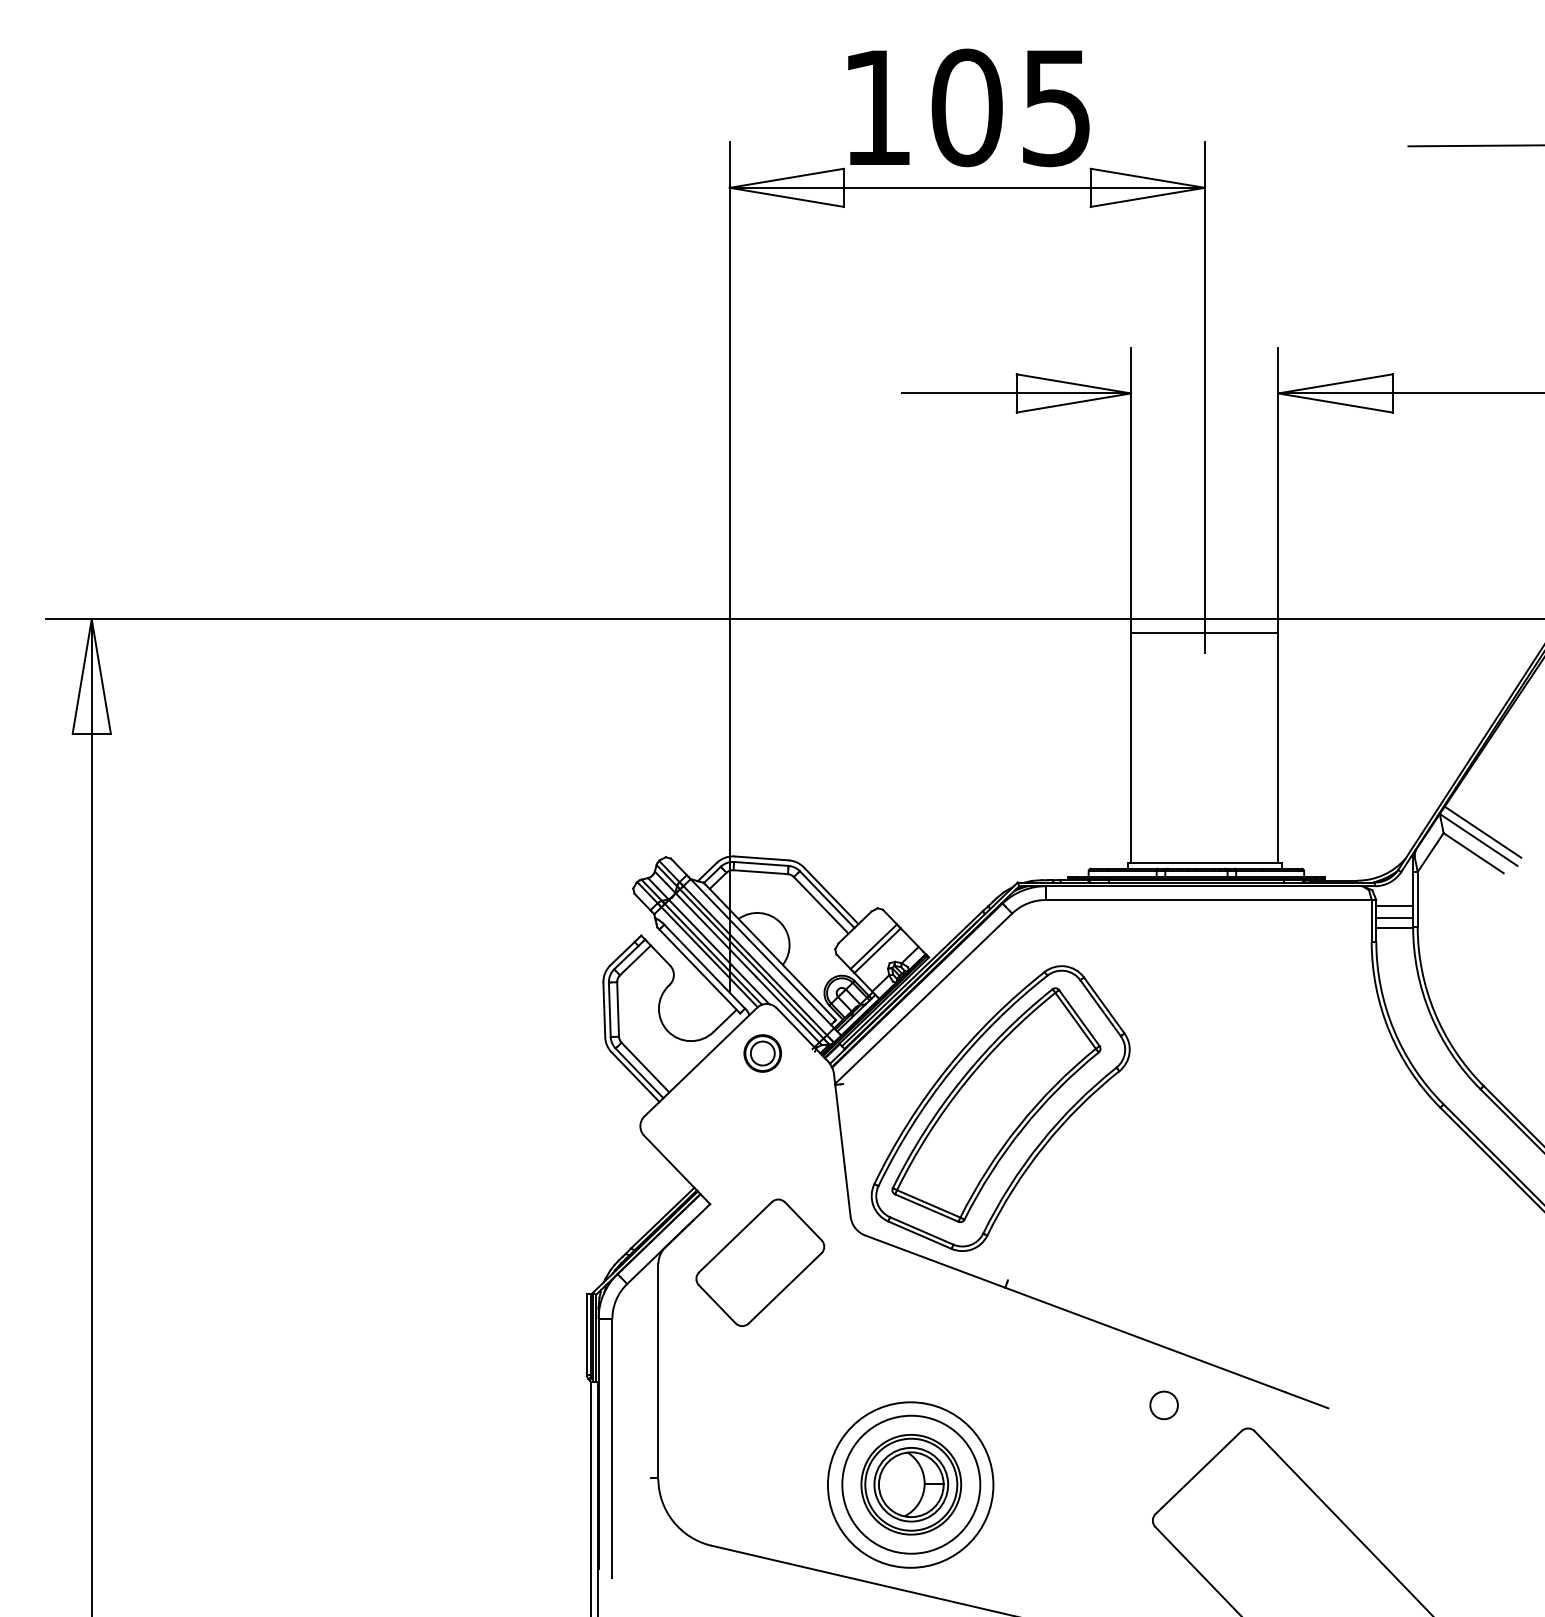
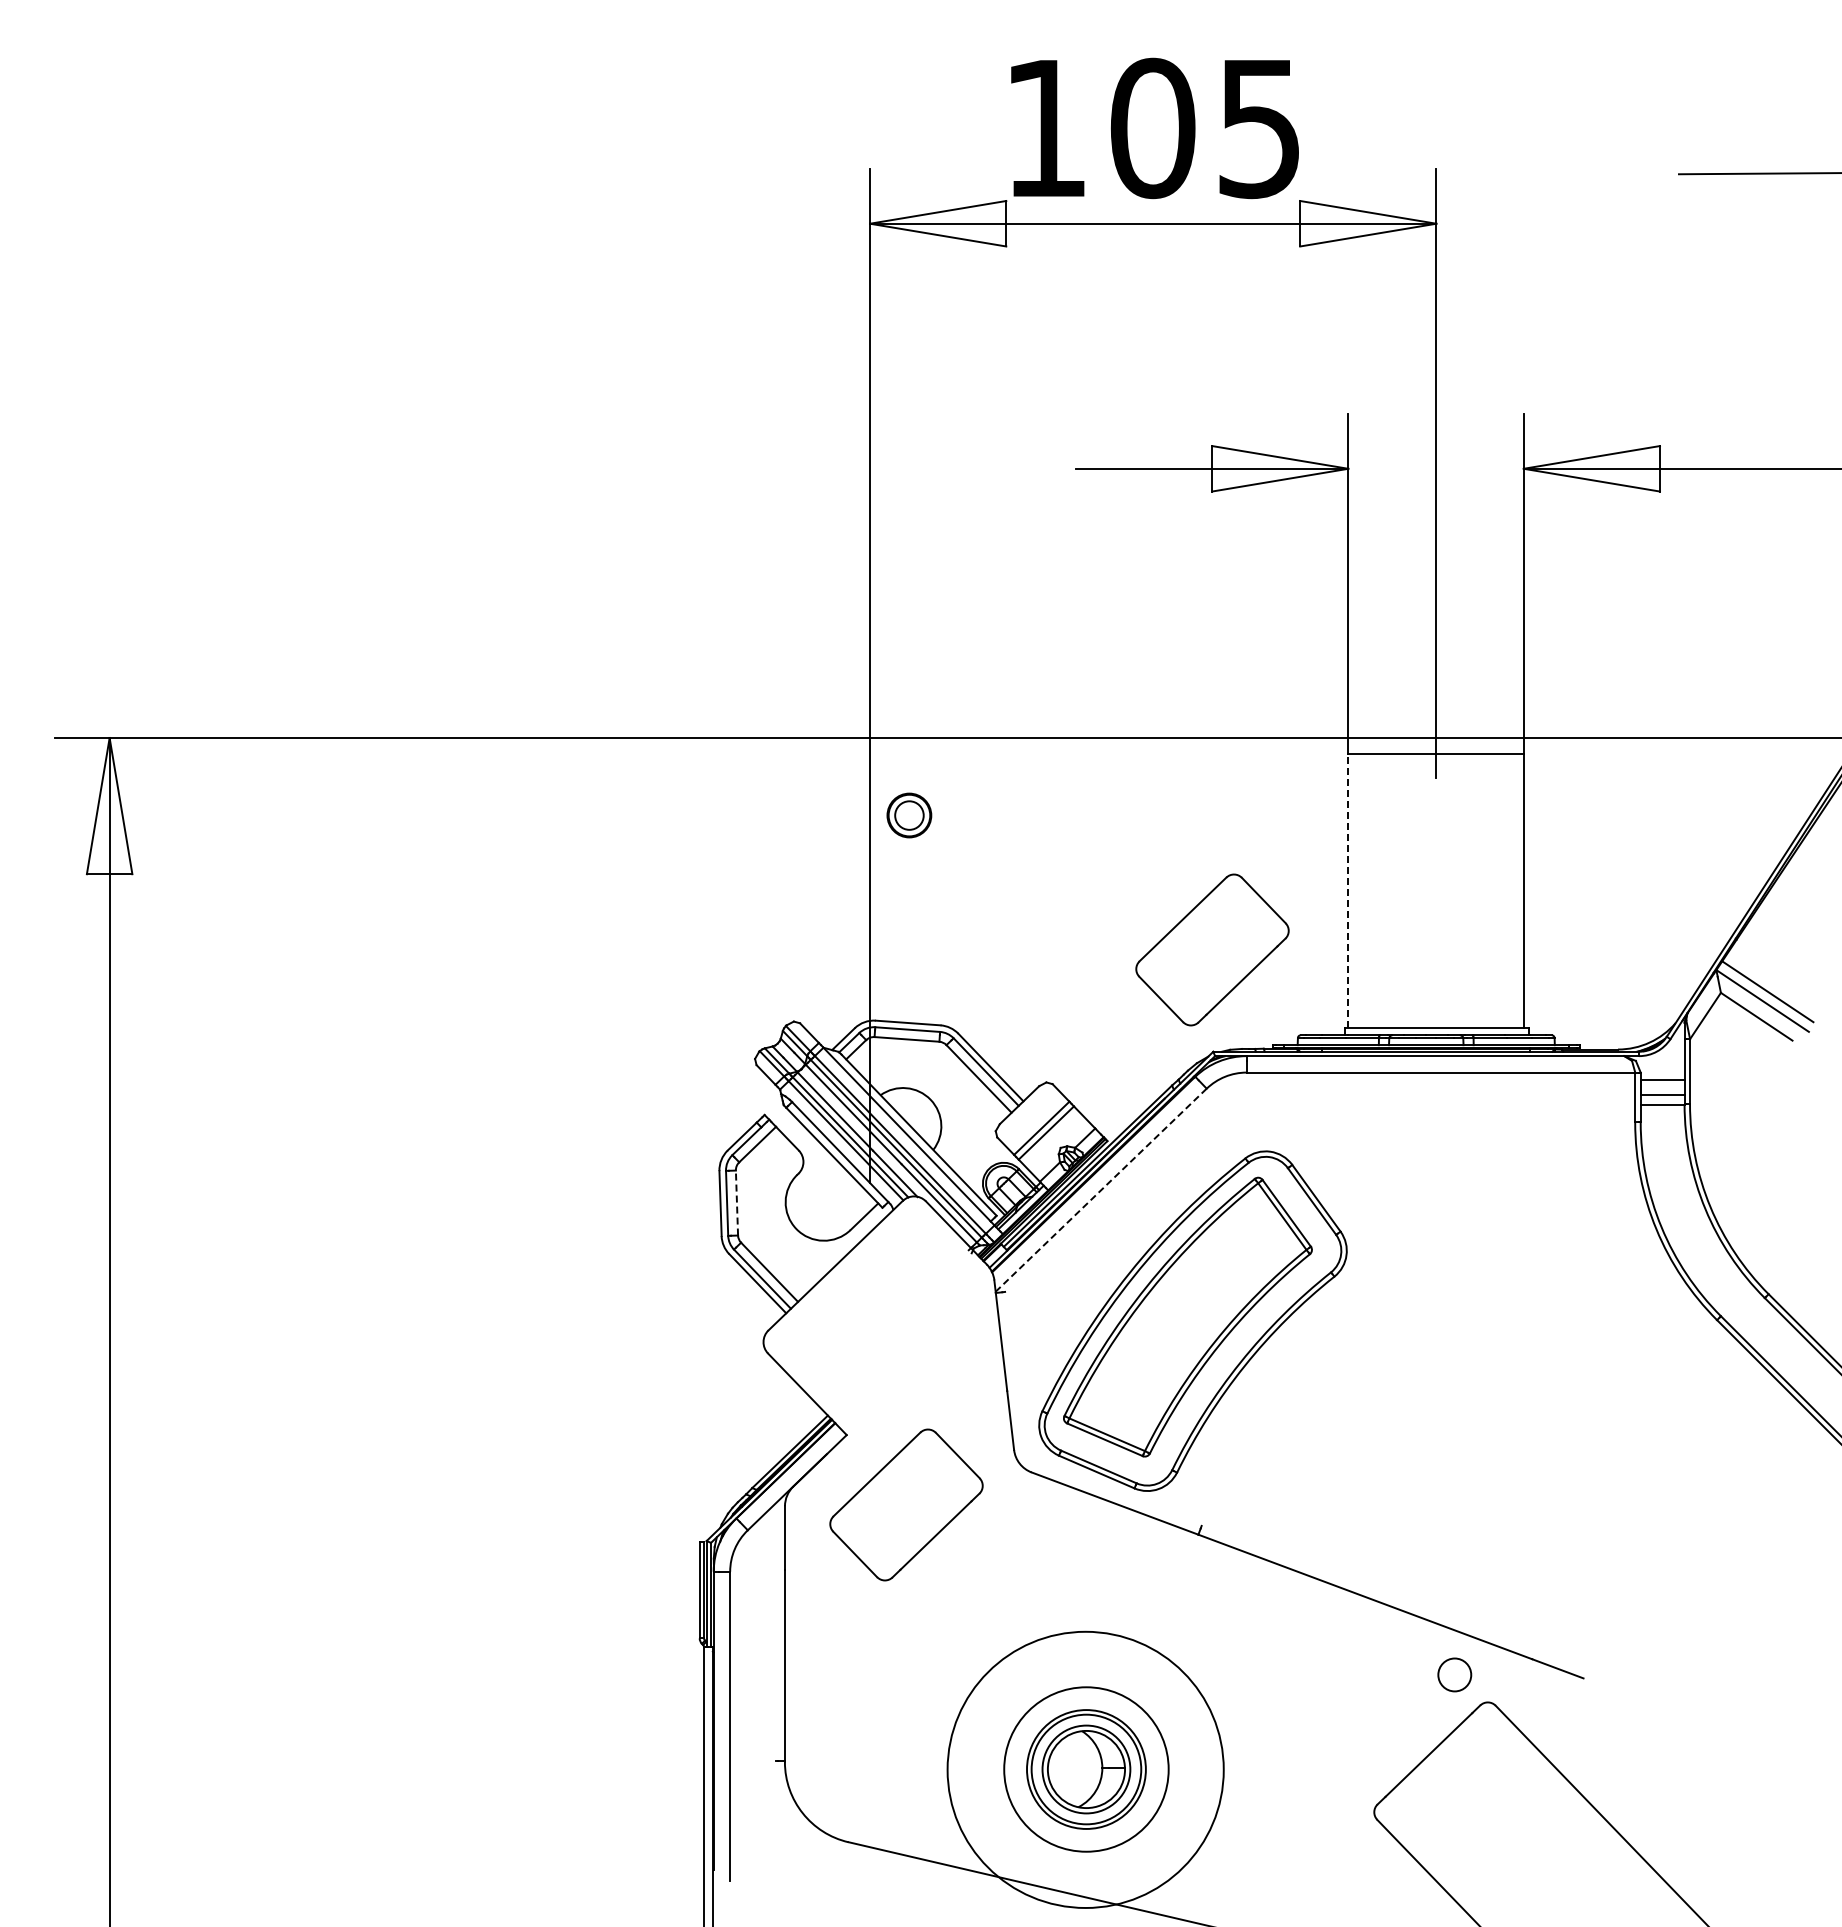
line: (1131, 747) -> (1348, 890), solid -> dashed
part: (1017, 796) -> (1212, 949), added
line: (923, 998) -> (1100, 1190), solid -> dashed
line: (617, 1009) -> (736, 1202), solid -> dashed
part: (762, 1053) -> (909, 815), moved
circle: (1163, 1405) -> (1454, 1674), moved
circle: (910, 1484) -> (1085, 1769), size x1.4

